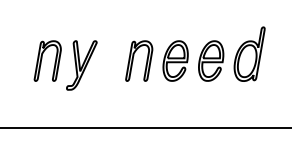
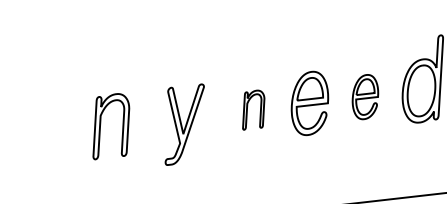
part: (139, 60) -> (253, 108), size x0.6
part: (211, 60) -> (365, 96), size x0.7
part: (81, 65) -> (184, 124), moved

